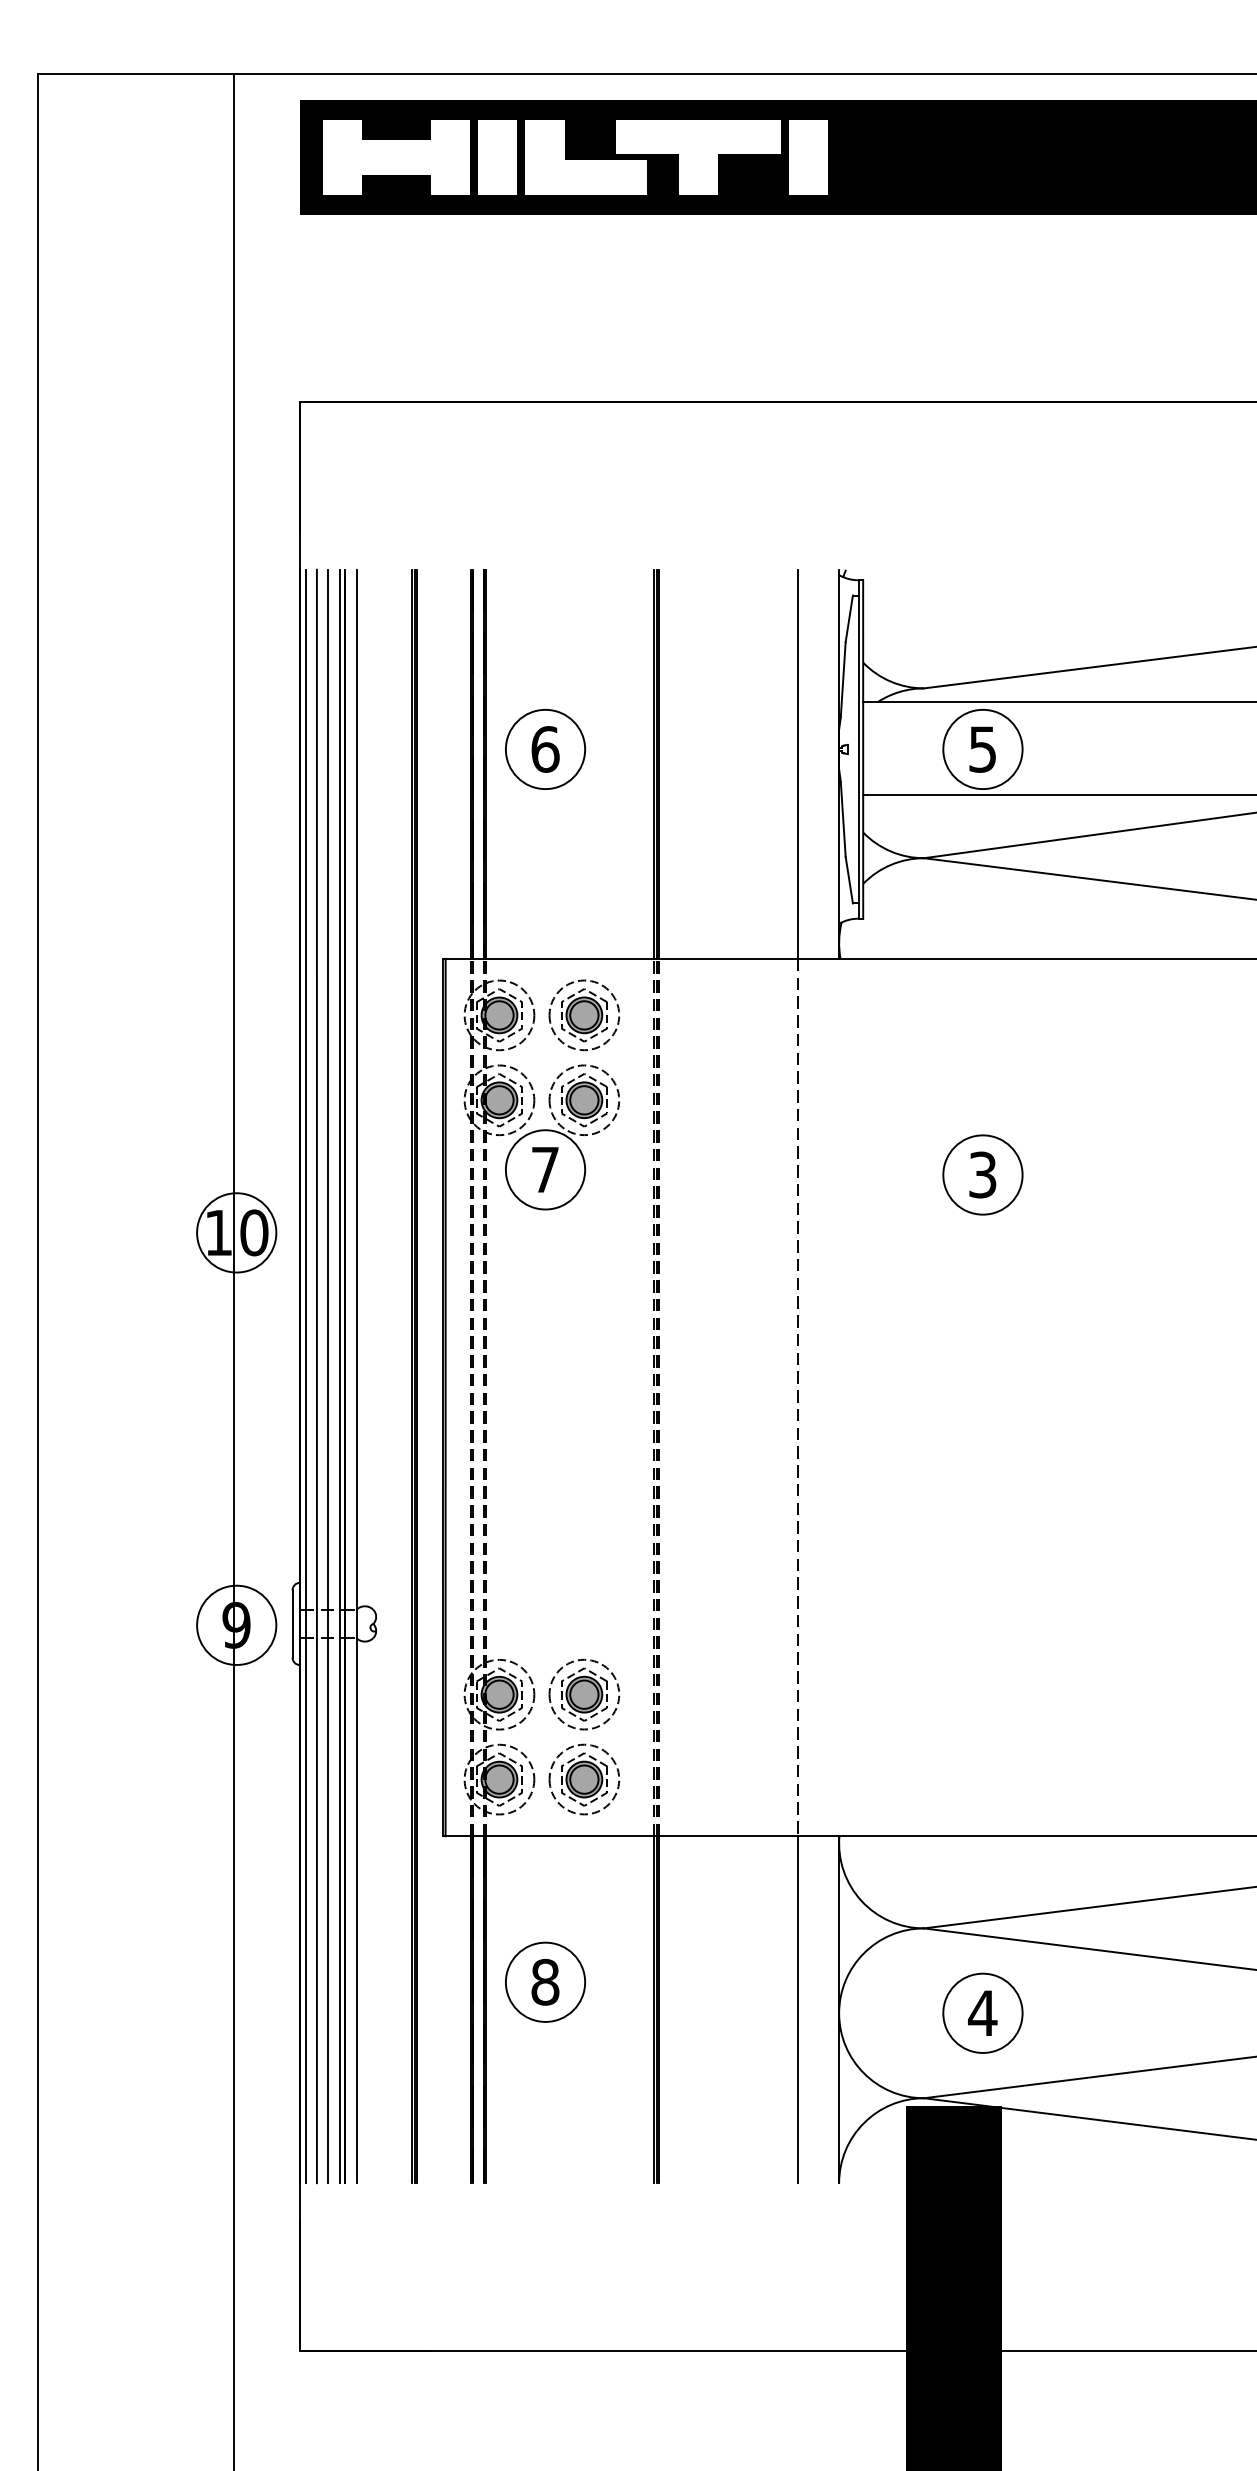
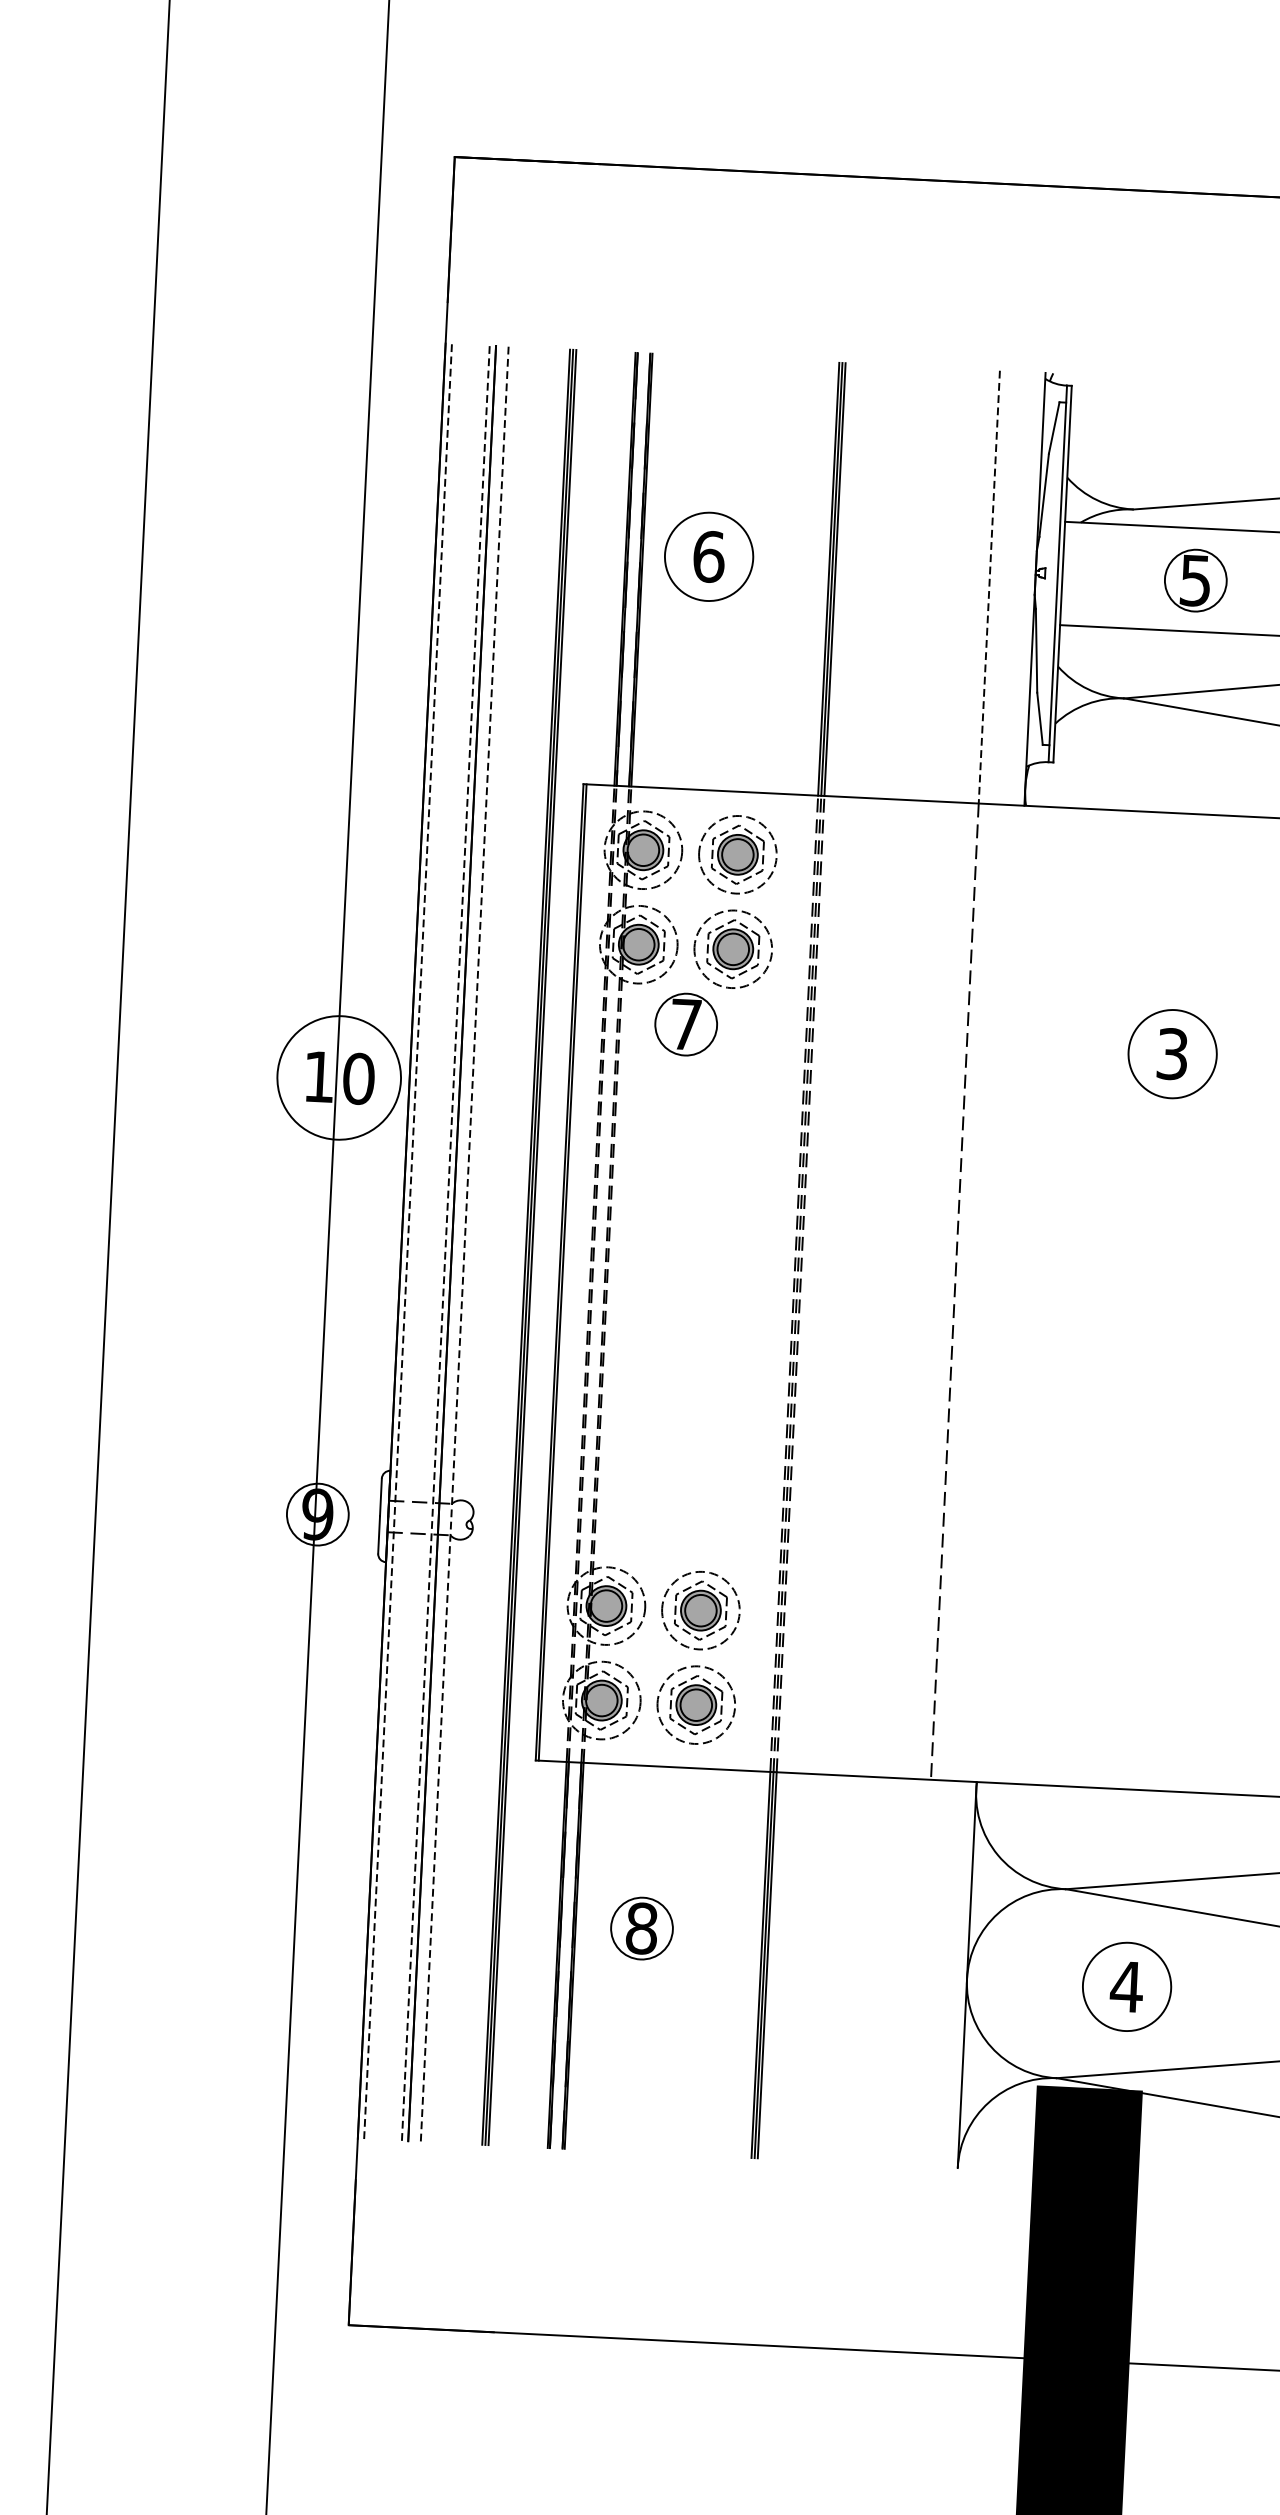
circle: (982, 749) -> (1195, 580), size x0.7
line: (798, 764) -> (989, 587), solid -> dashed
circle: (545, 1169) -> (686, 1024), size x0.7
circle: (236, 1232) -> (338, 1077), size x1.4
line: (305, 1376) -> (407, 1241), solid -> dashed
line: (316, 1376) -> (420, 1242), removed
line: (328, 1376) -> (433, 1242), removed
line: (339, 1376) -> (445, 1243), solid -> dashed
line: (356, 1376) -> (464, 1244), solid -> dashed
circle: (236, 1624) -> (317, 1513), size x0.7
circle: (545, 1981) -> (642, 1927), size x0.7
line: (798, 2009) -> (922, 1972), removed

